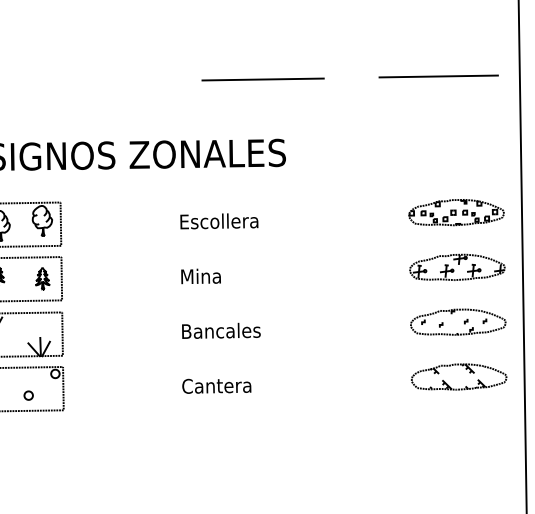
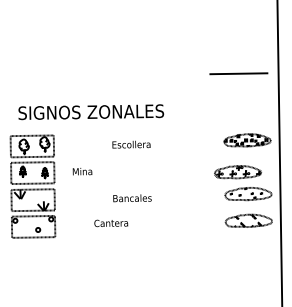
line: (262, 77) -> (152, 74), removed
part: (456, 267) -> (237, 172), moved
text: (200, 276) -> (82, 171), moved
text: (217, 386) -> (111, 223), moved

